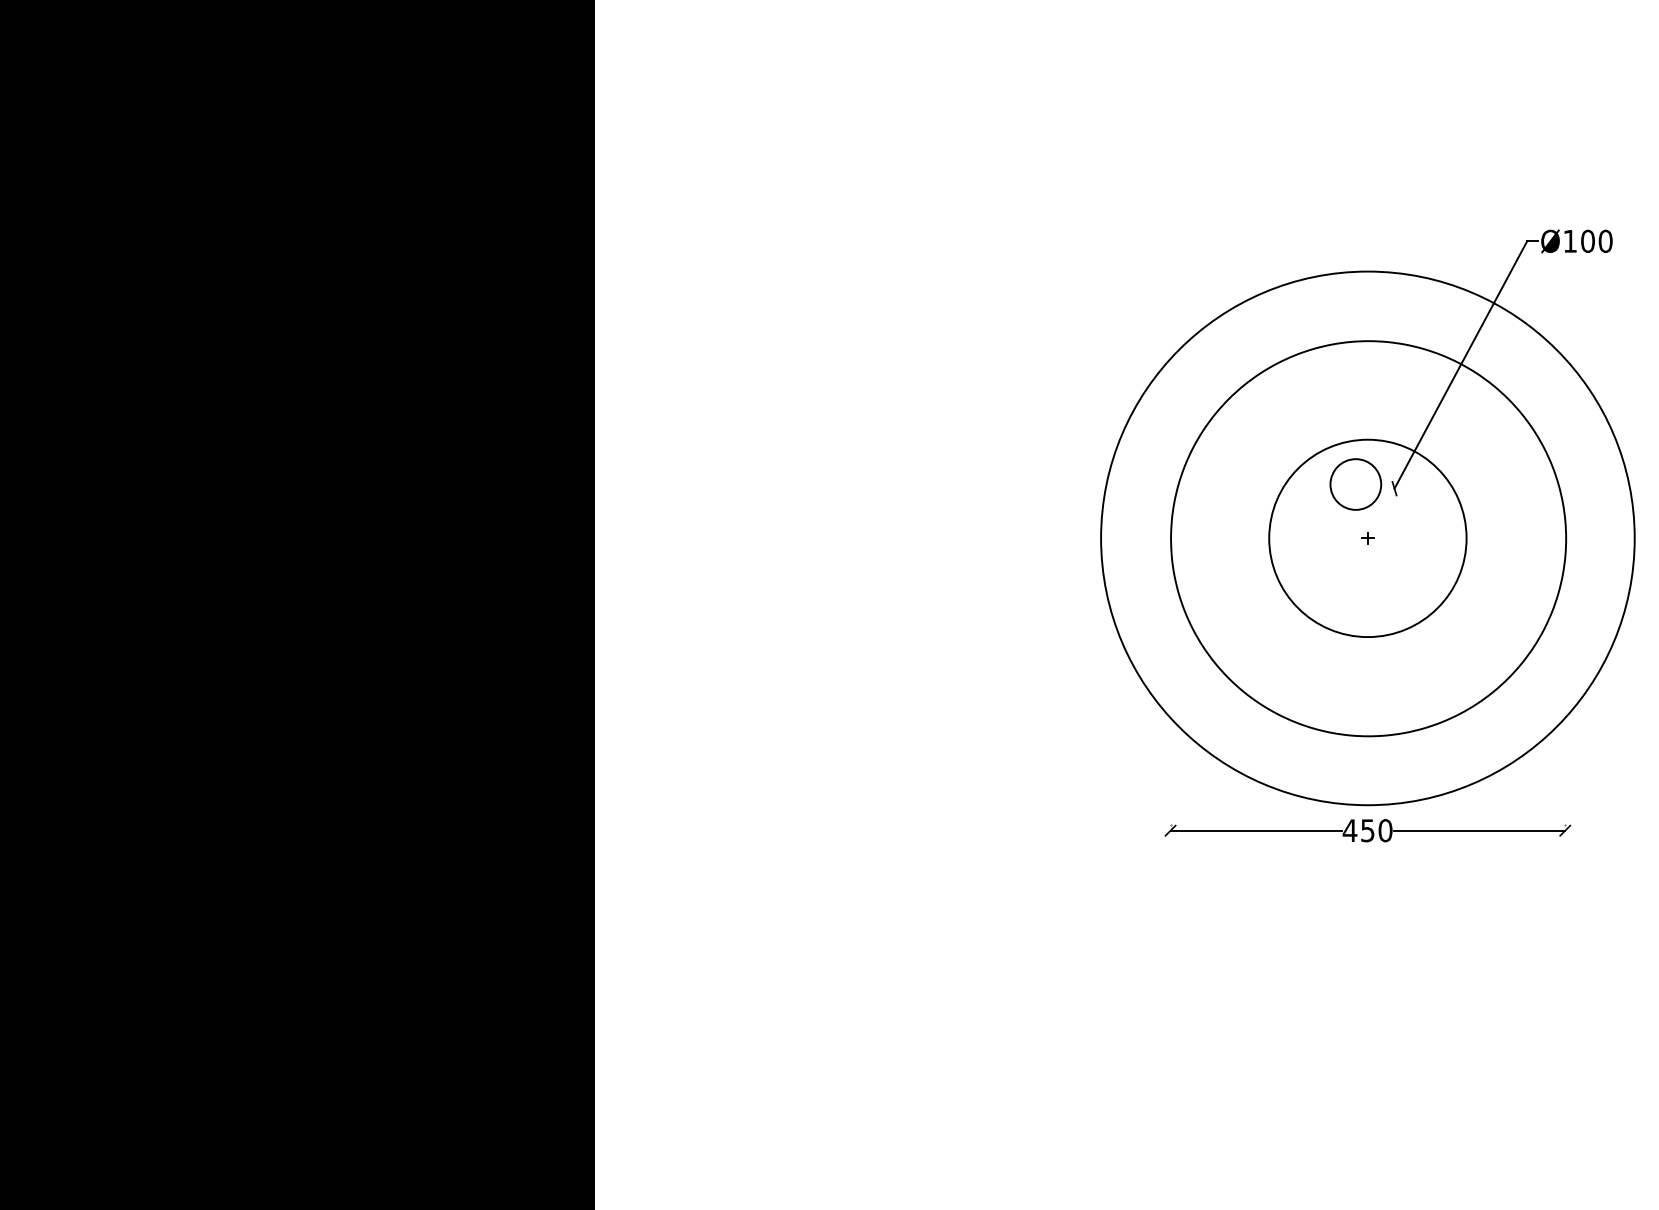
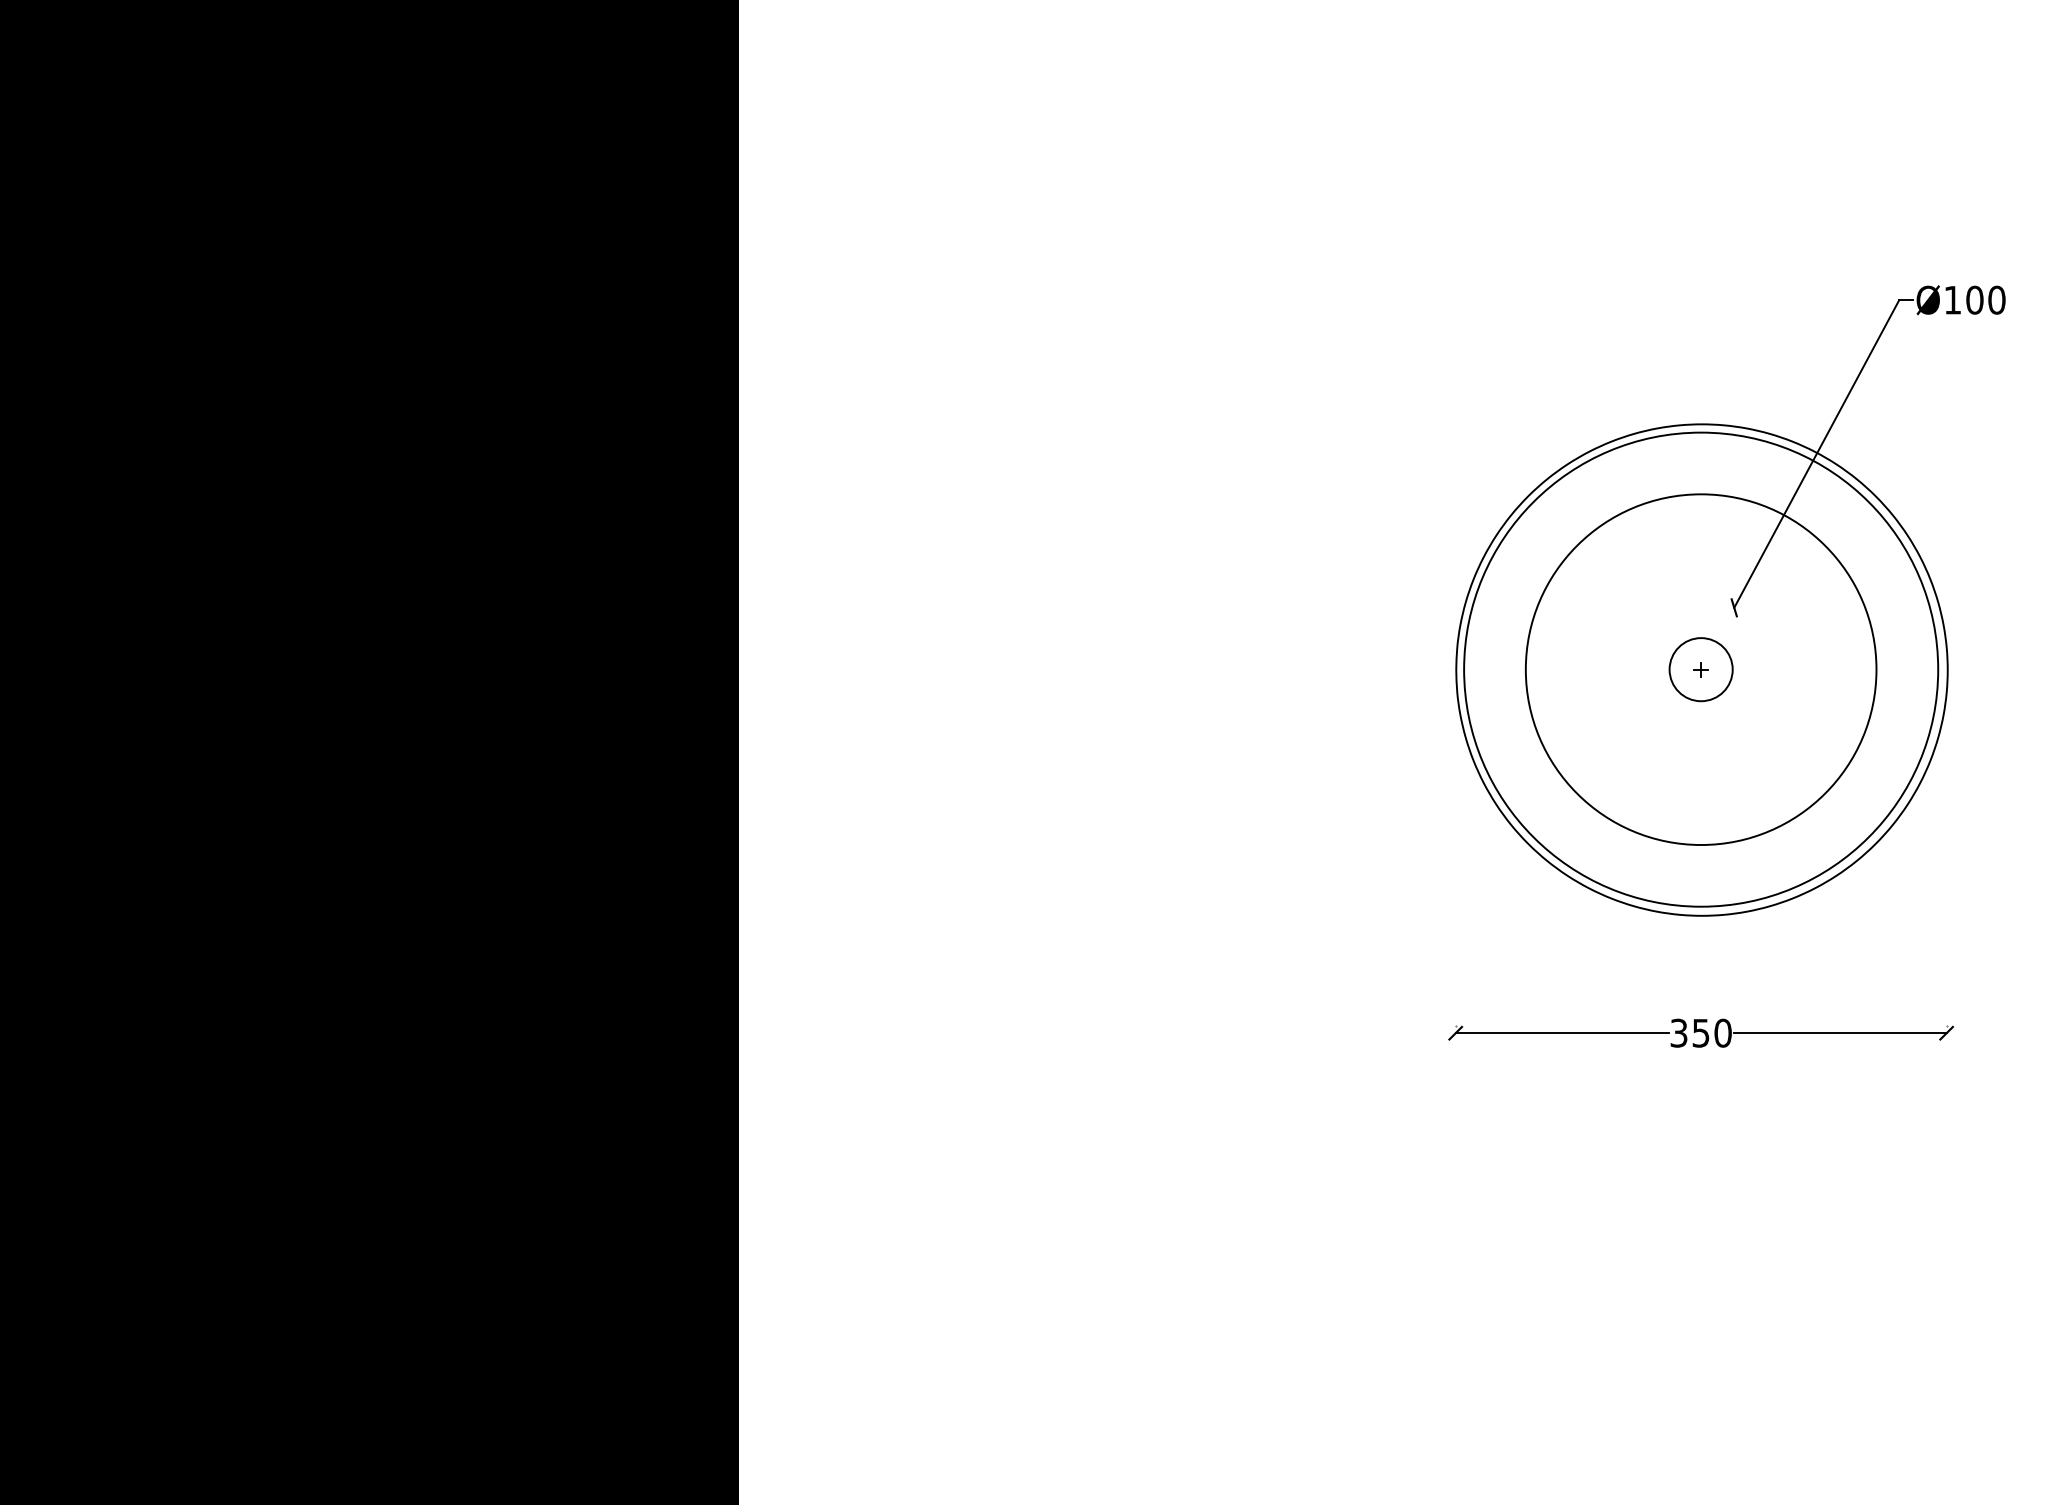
circle: (1355, 484) -> (1700, 669), moved
circle: (1367, 538) -> (1700, 669), size x1.43
circle: (1368, 538) -> (1701, 669), size x0.71
text: (1349, 830) -> (1678, 1032), 450 -> 350

